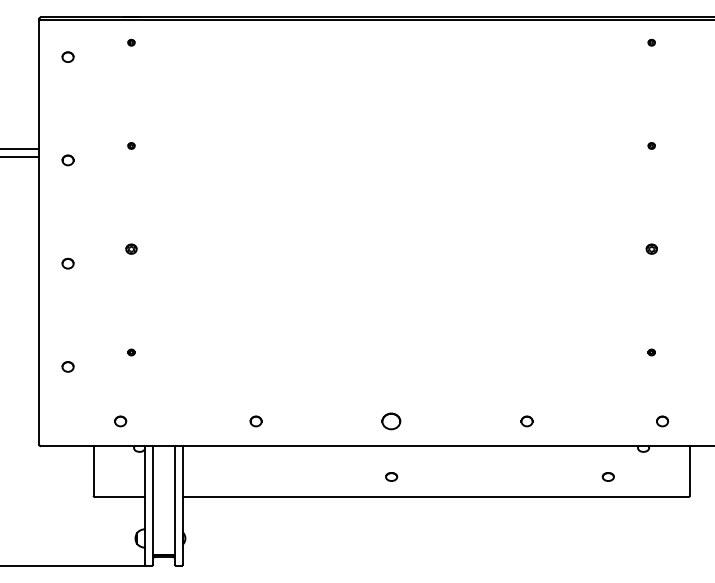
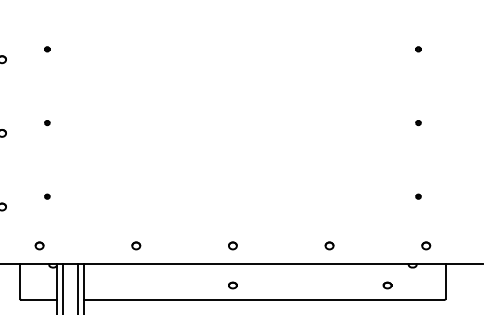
part: (131, 249) -> (47, 123), size x0.62
part: (651, 249) -> (418, 123), size x0.62
part: (391, 421) -> (232, 245), size x0.62

